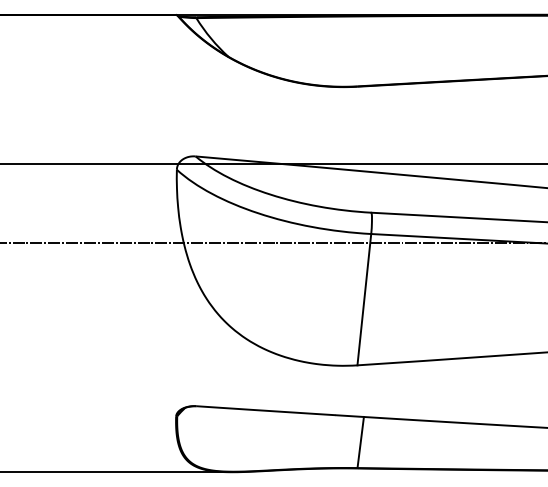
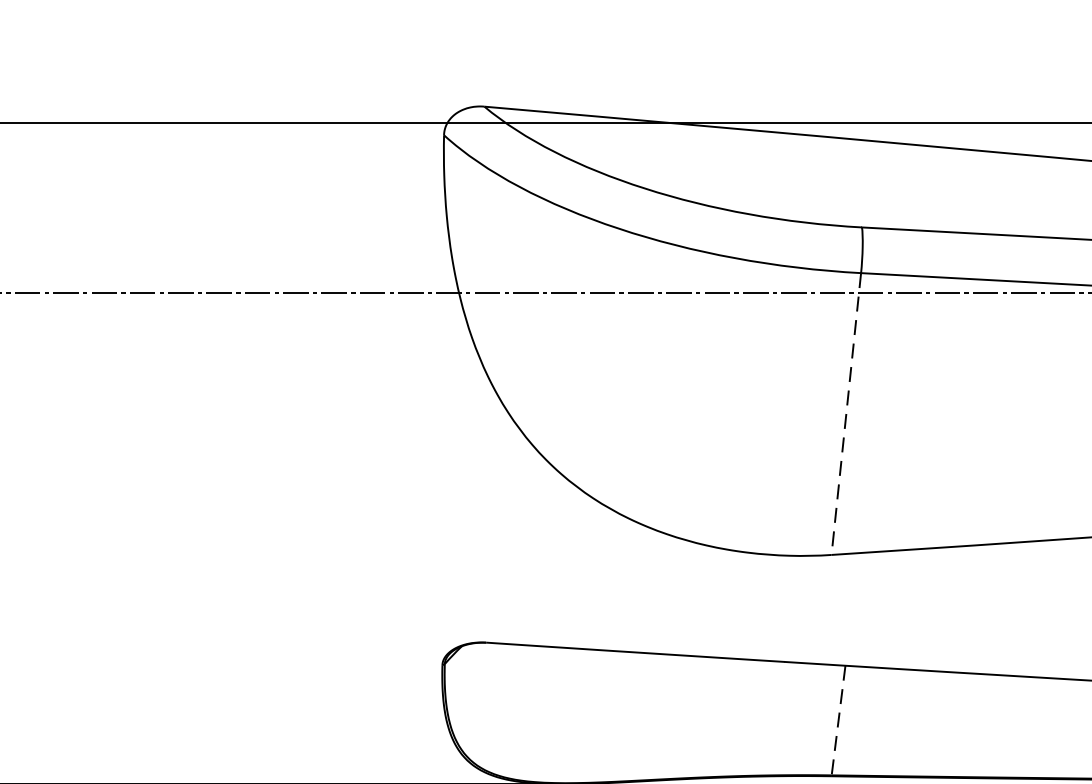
line: (364, 300) -> (846, 415), solid -> dashed
line: (360, 442) -> (838, 720), solid -> dashed

